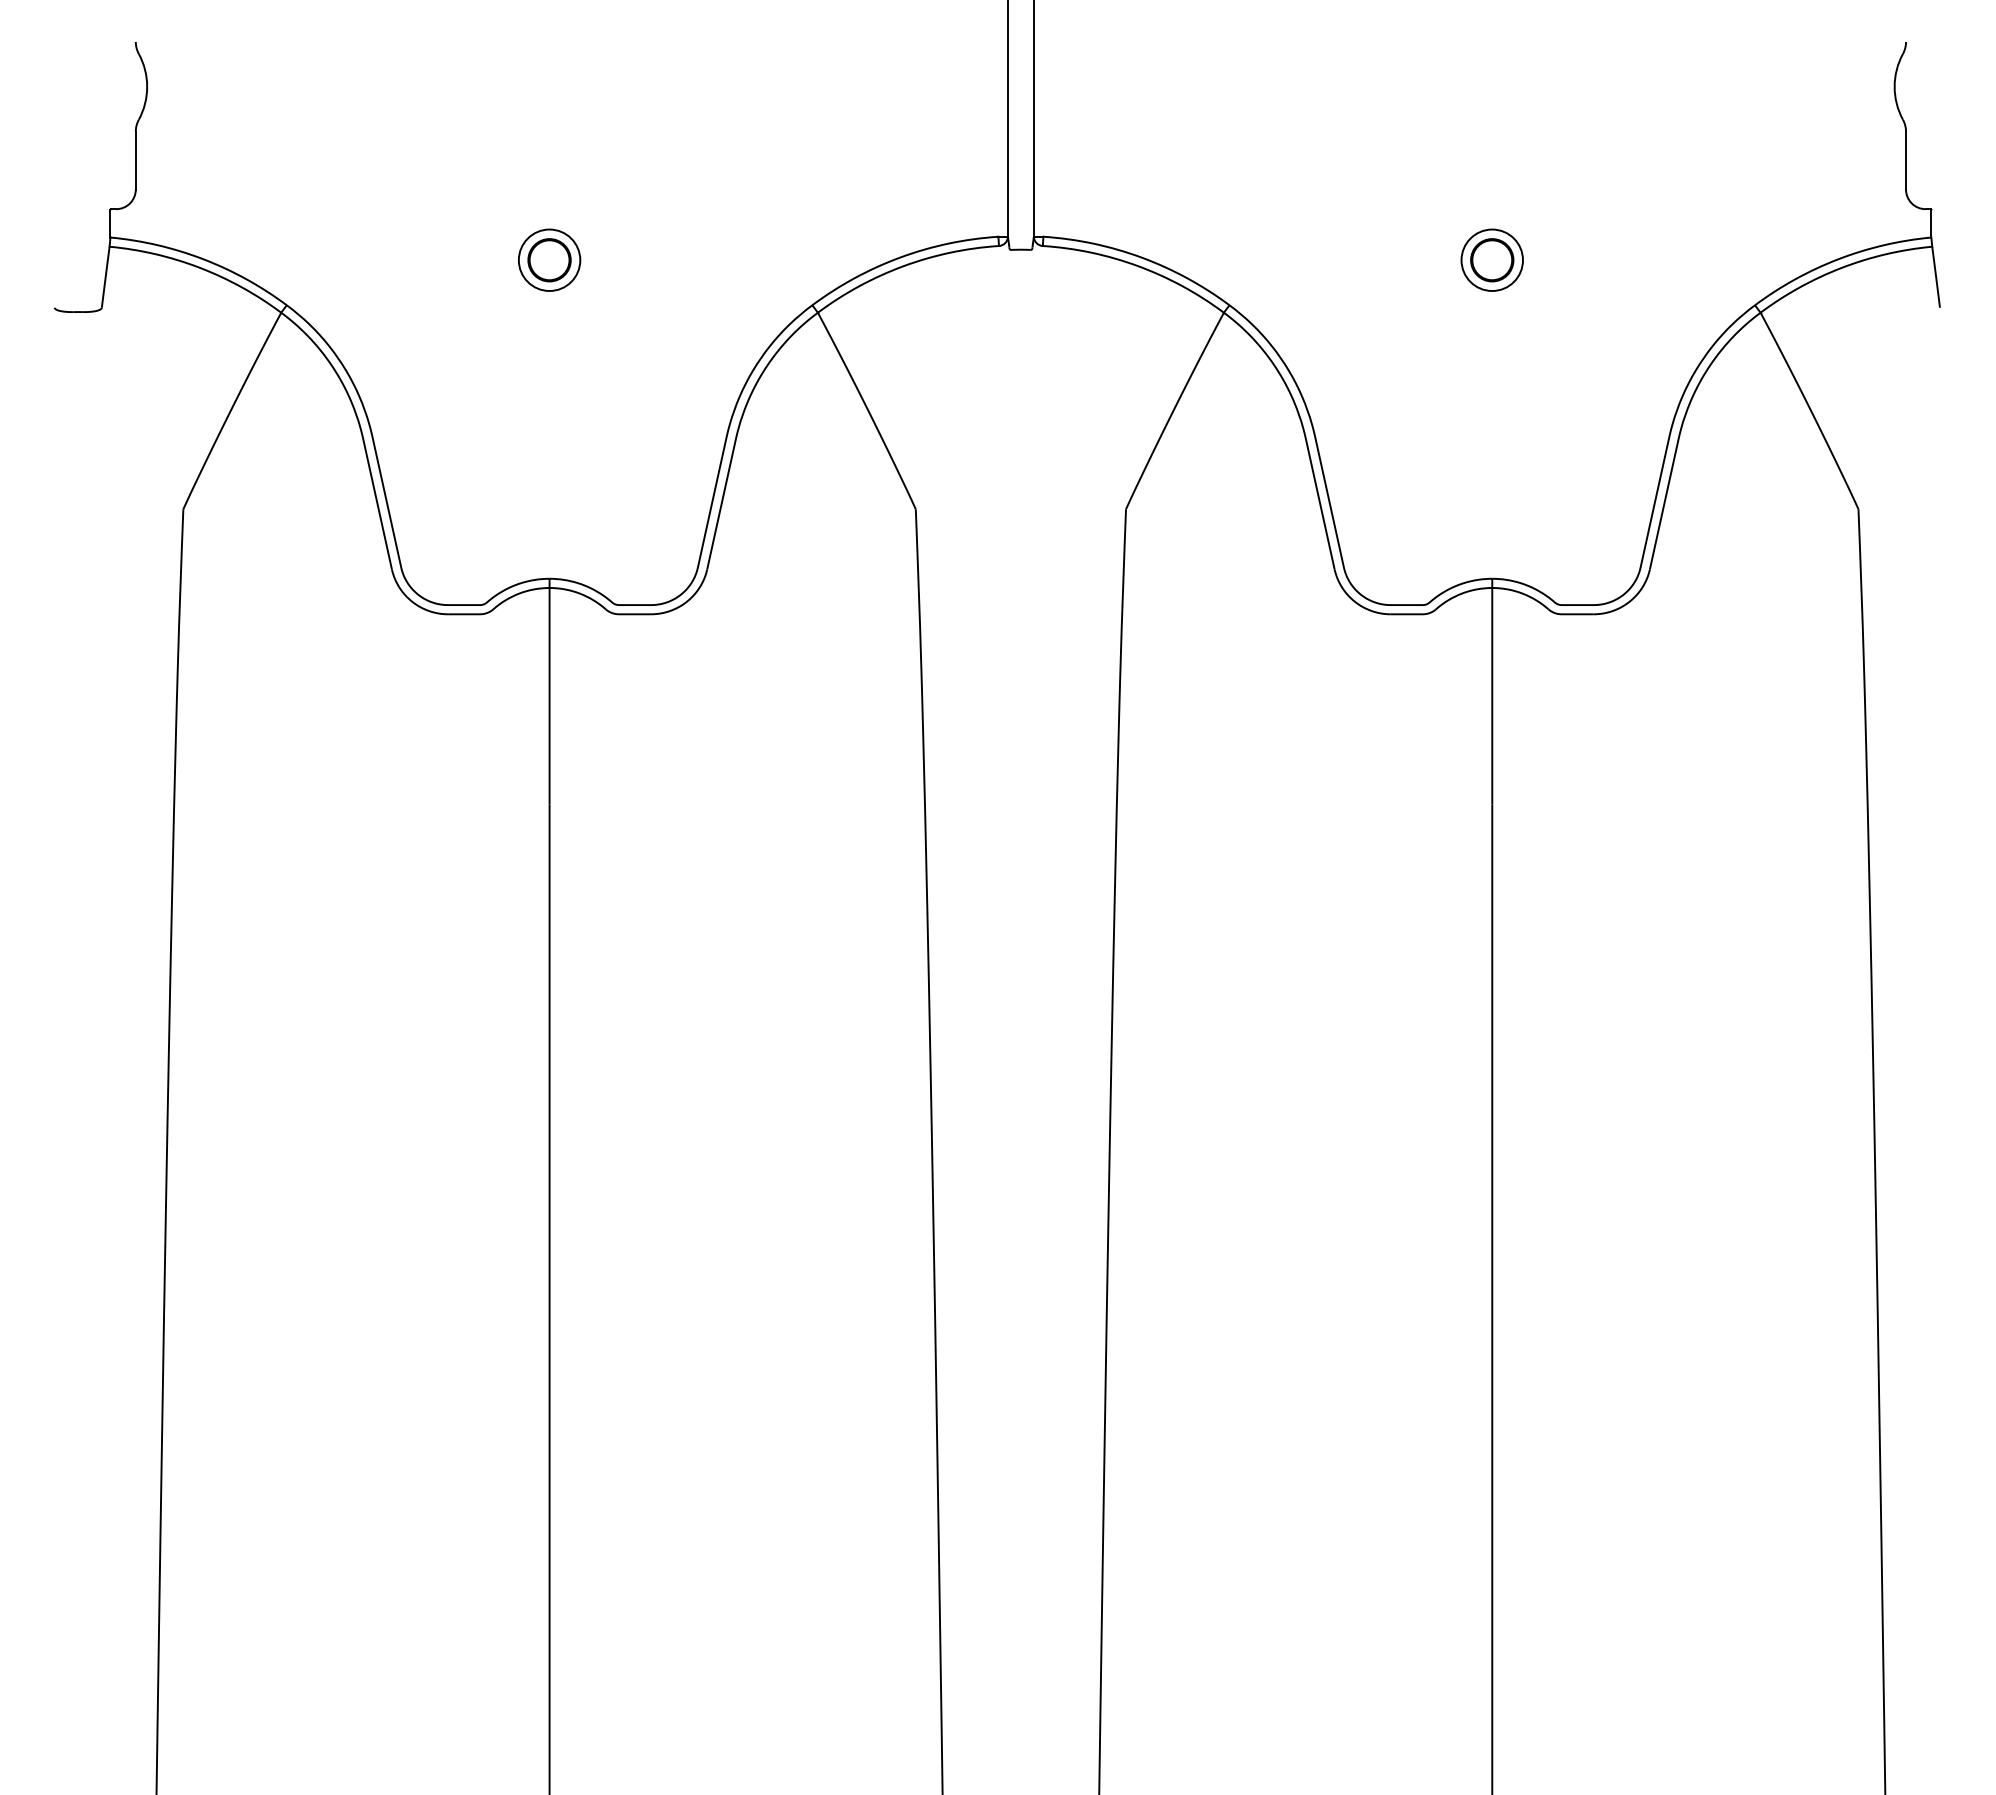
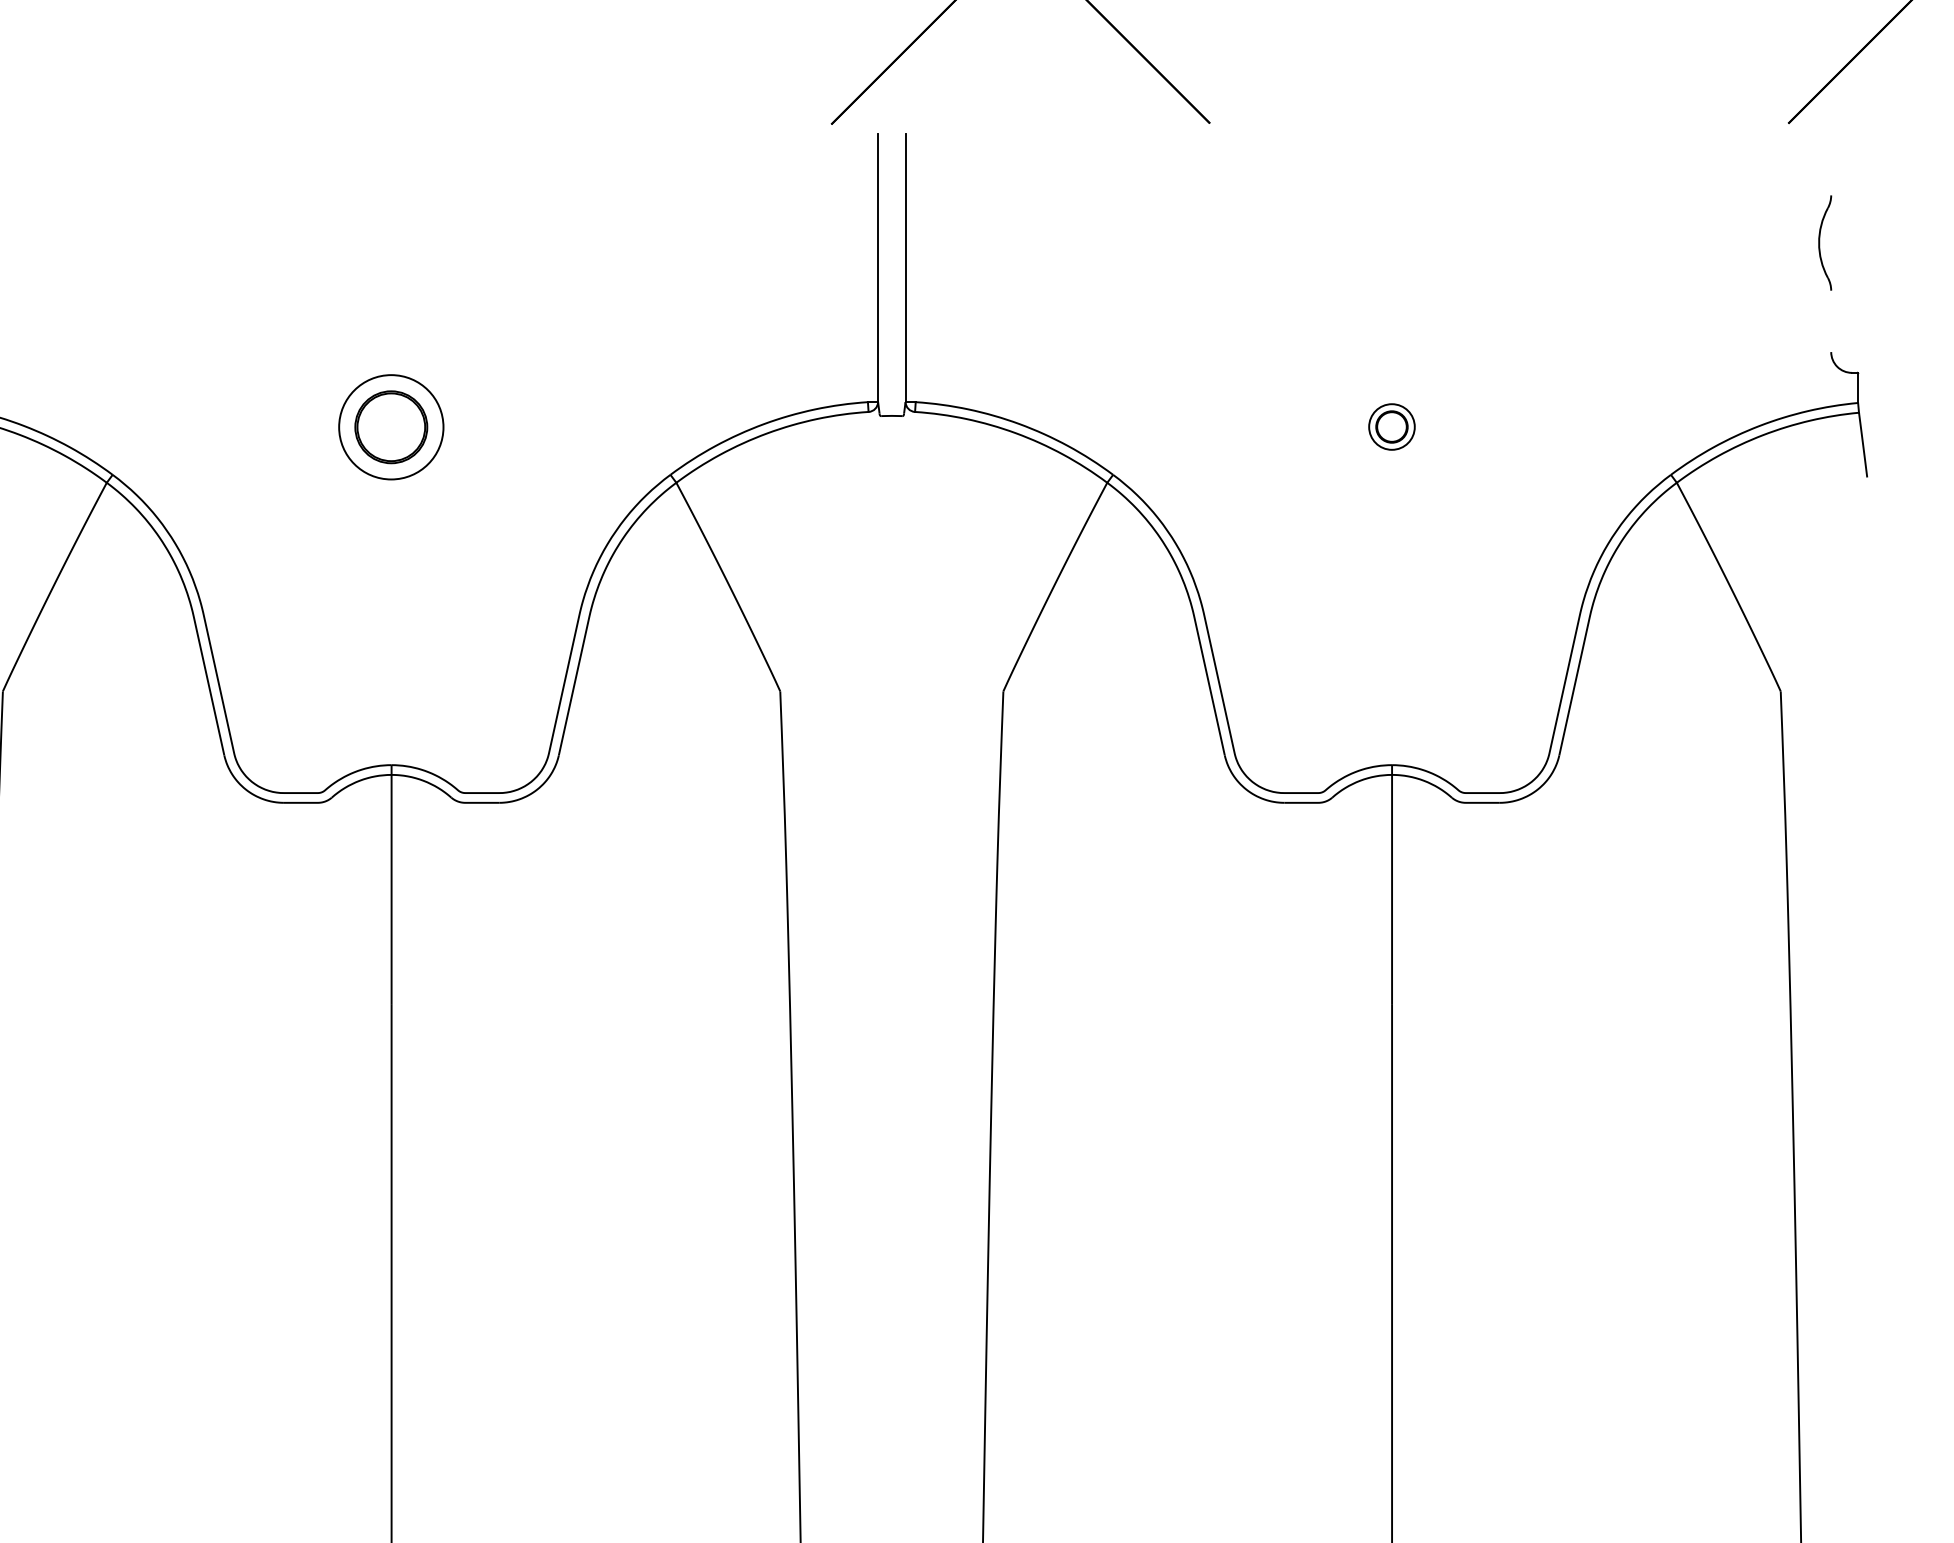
line: (1906, 160) -> (1831, 321), removed
part: (549, 259) -> (391, 426), size x1.6
part: (1491, 259) -> (1391, 426), size x0.7

